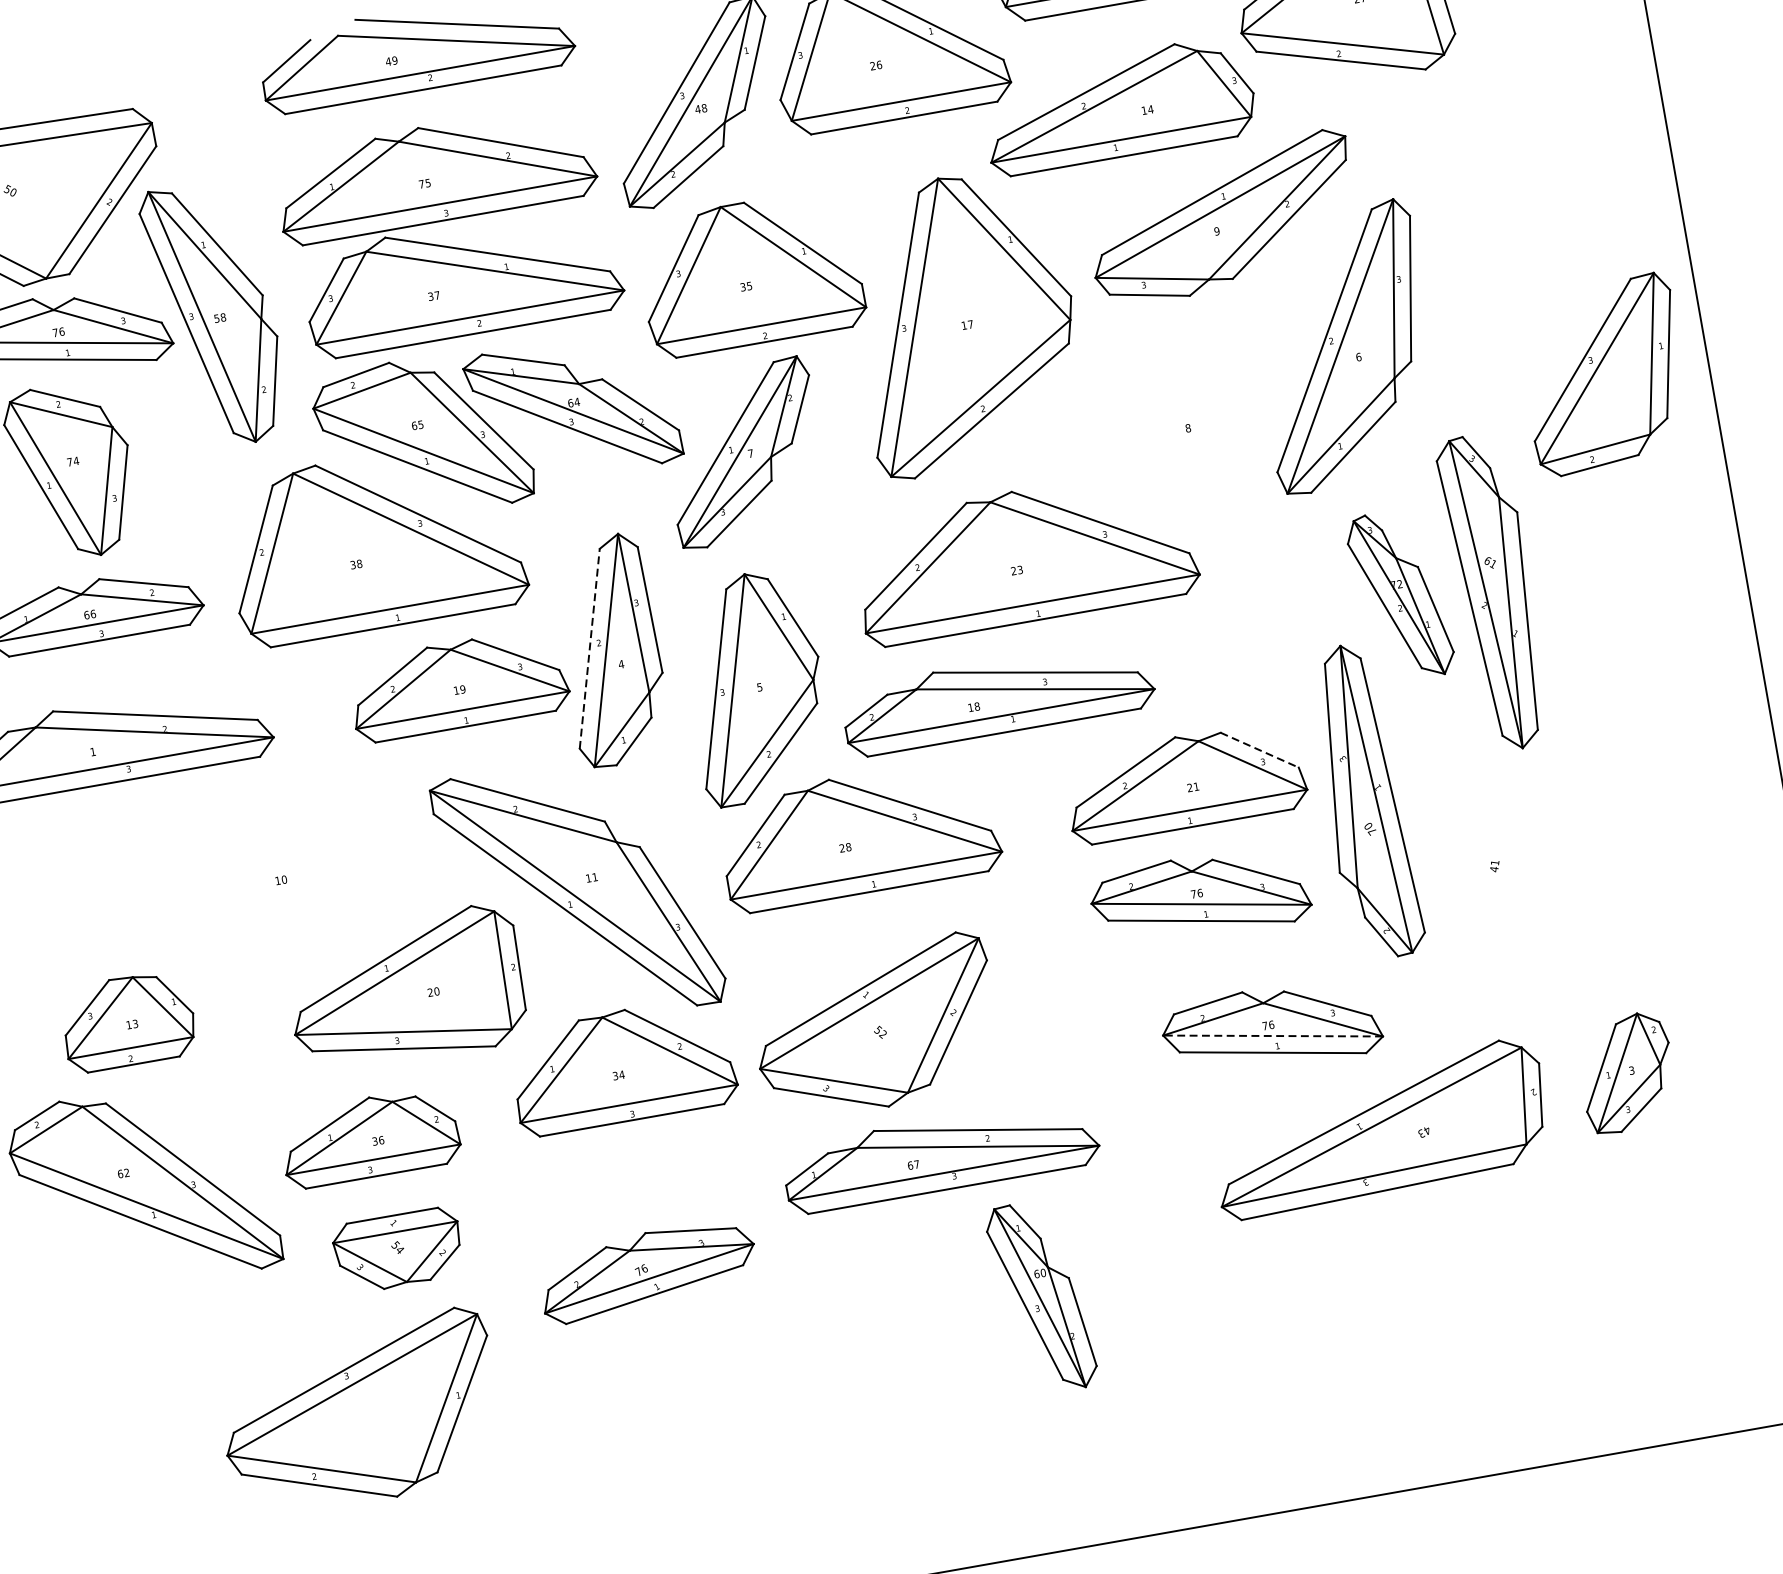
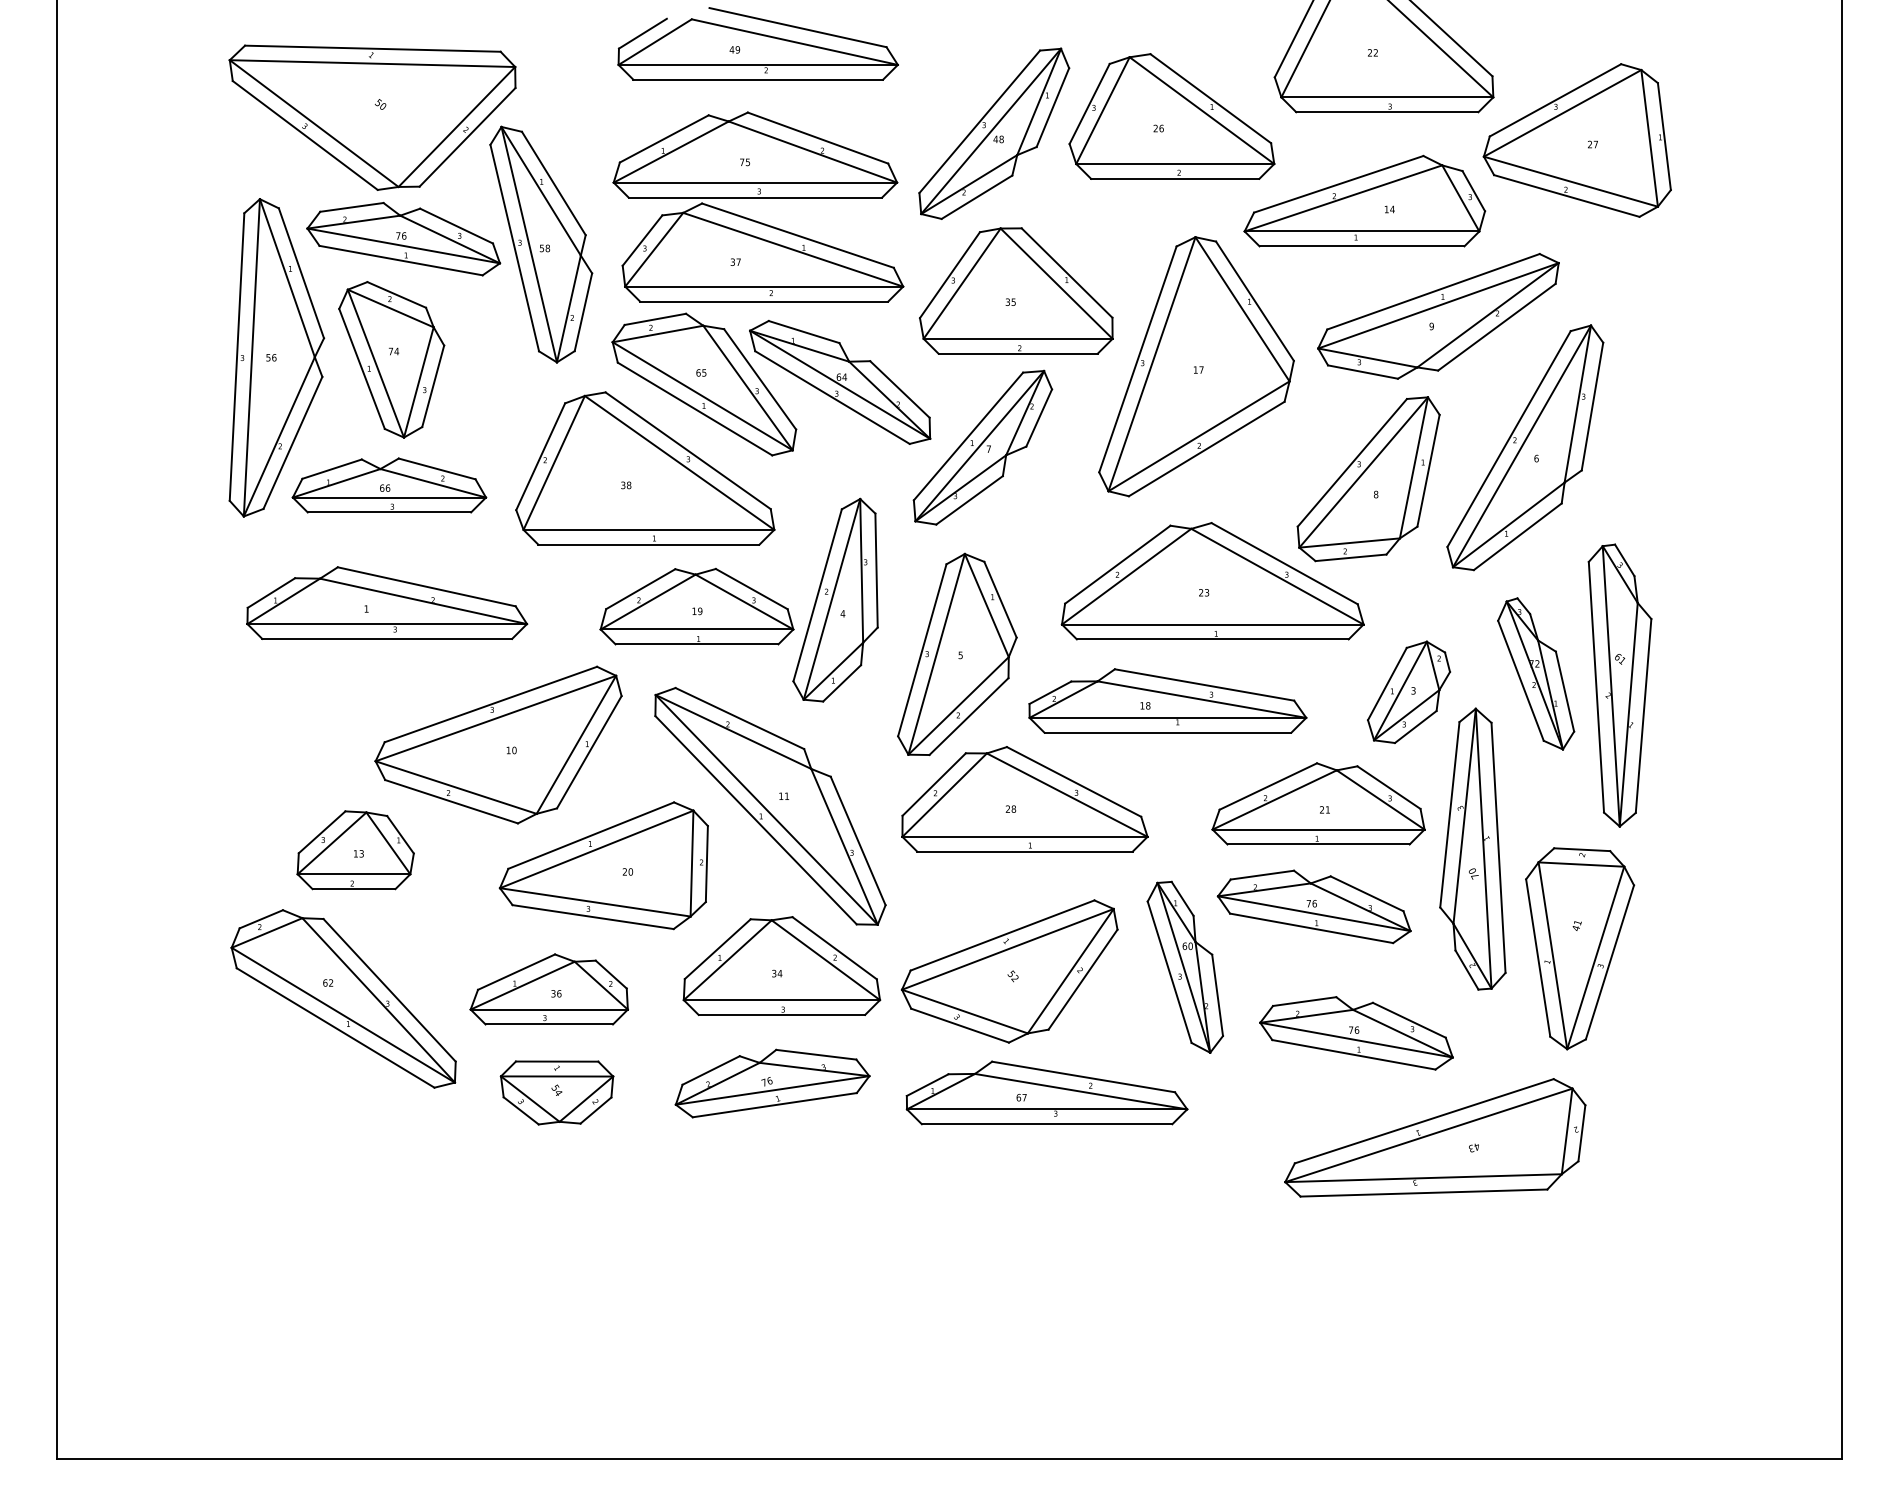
part: (1603, 375) -> (1368, 479), moved
line: (589, 647) -> (817, 594), dashed -> solid
line: (1260, 749) -> (1389, 787), dashed -> solid
part: (1503, 890) -> (1580, 948), added
line: (1273, 1036) -> (1356, 1040), dashed -> solid
part: (1627, 1072) -> (1409, 691), moved
part: (647, 1271) -> (772, 1083), moved
part: (1040, 1296) -> (1184, 966), moved
part: (360, 1413) -> (498, 744), moved

